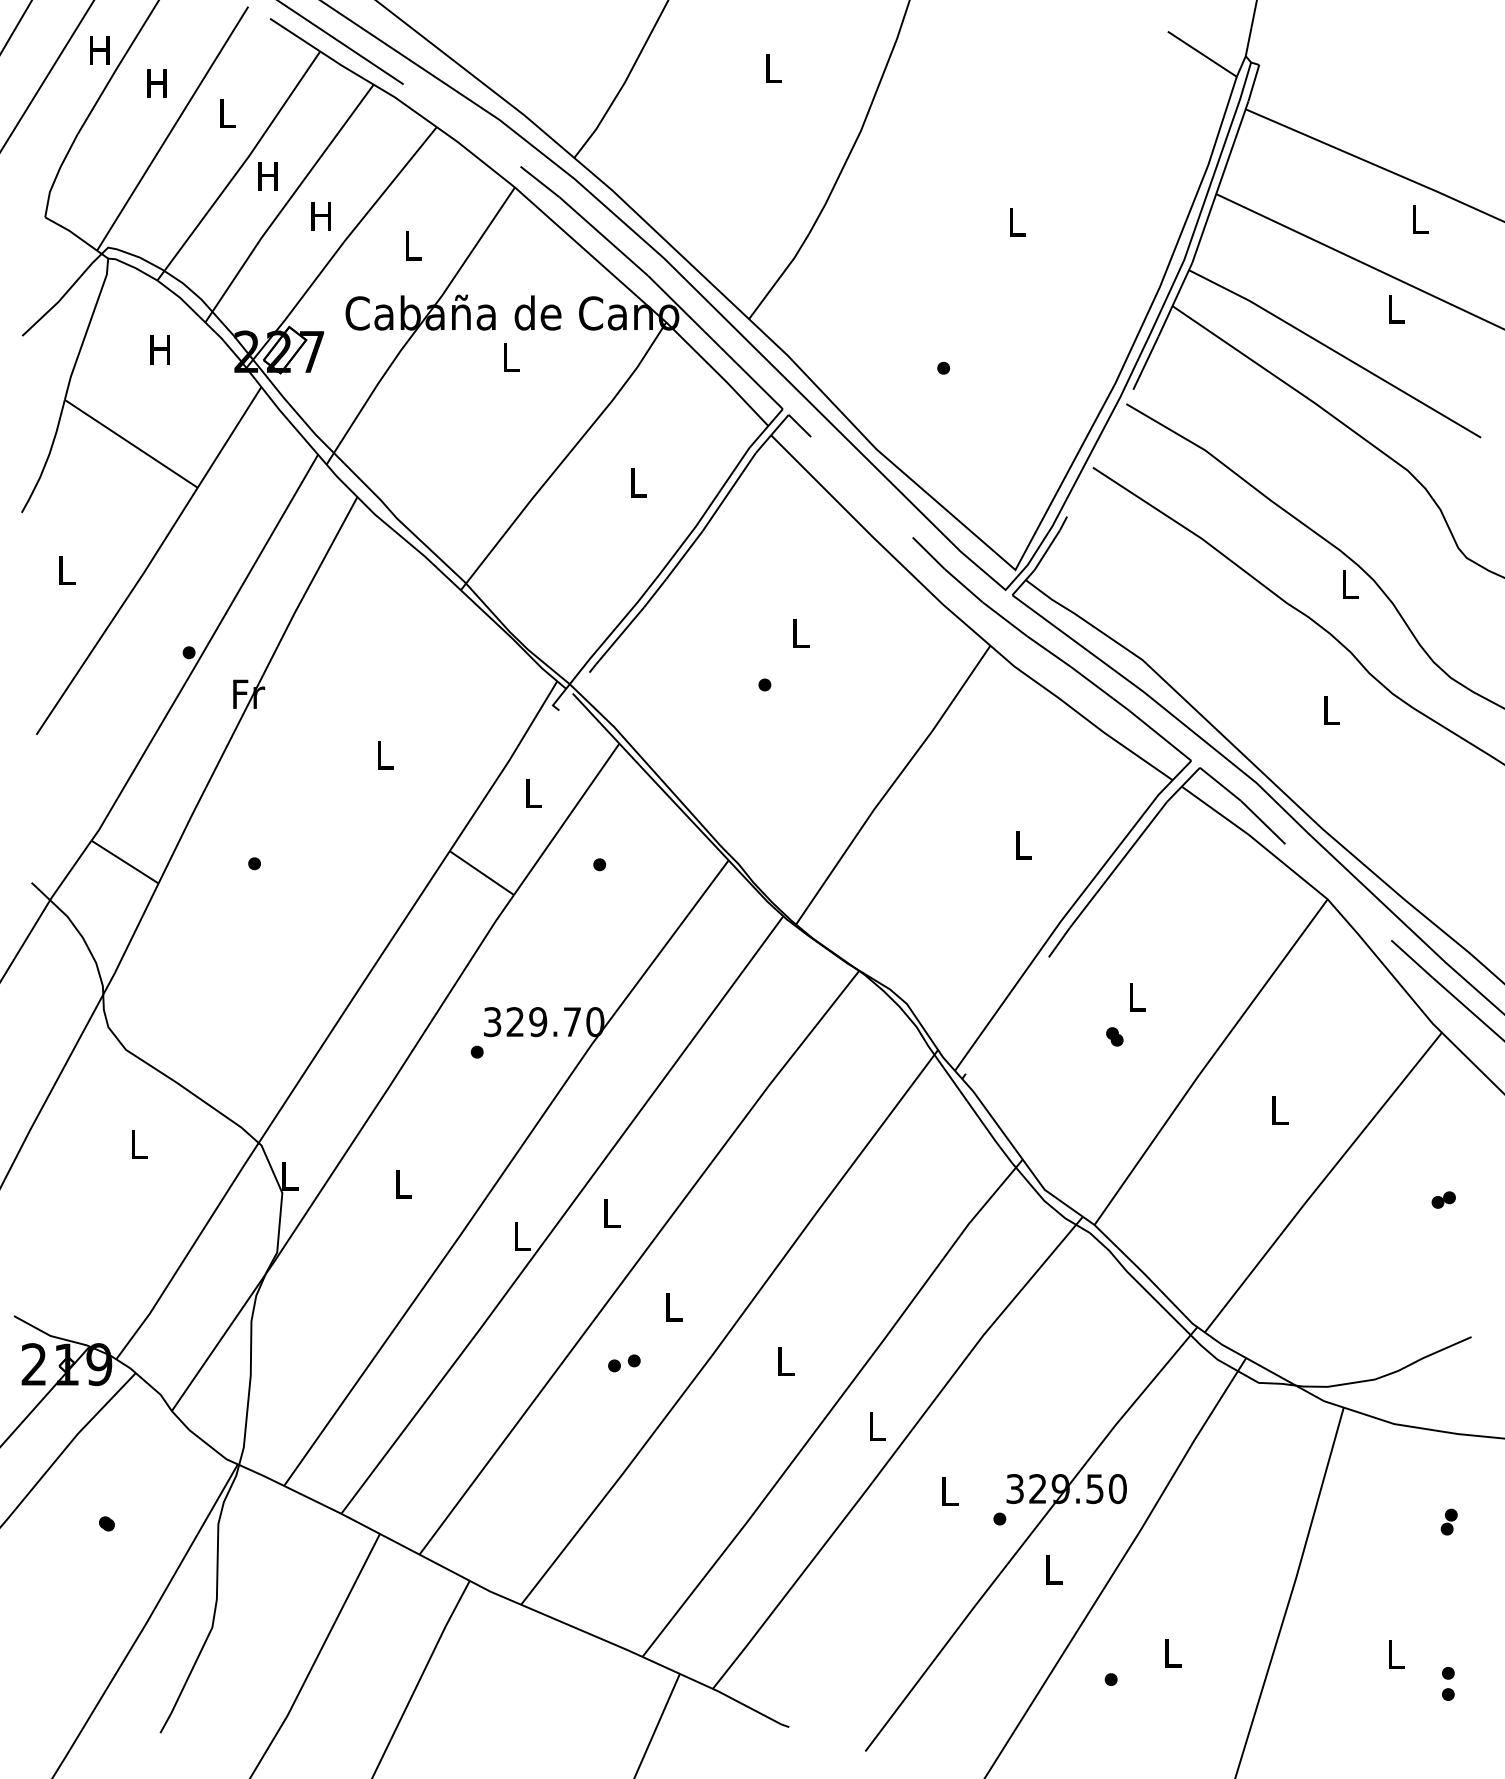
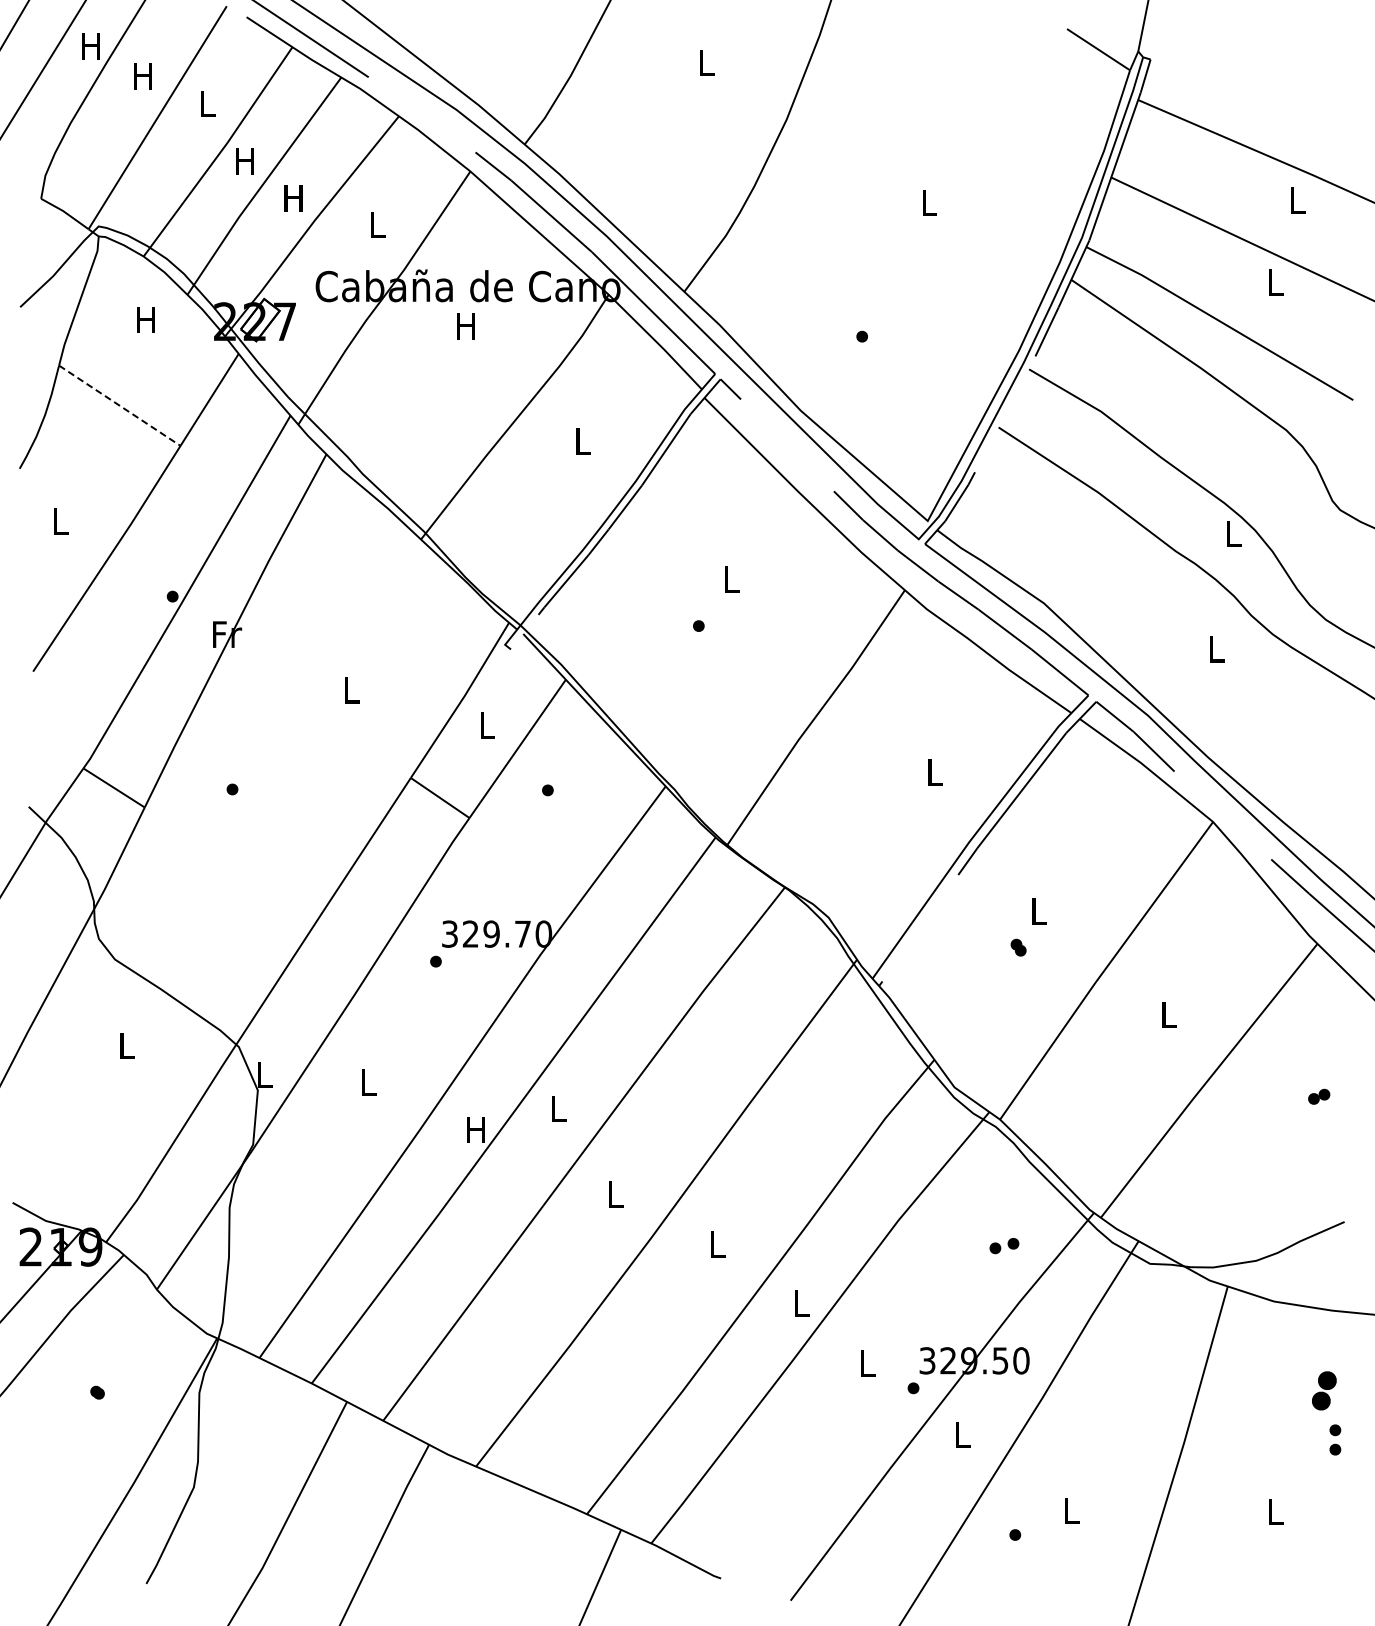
text: (509, 357) -> (465, 326), L -> H
line: (130, 443) -> (119, 405), solid -> dashed
text: (520, 1235) -> (475, 1129), L -> H
part: (624, 1363) -> (1004, 1246), moved
part: (1448, 1522) -> (1323, 1391), size x1.6
part: (1448, 1683) -> (1335, 1439), moved

